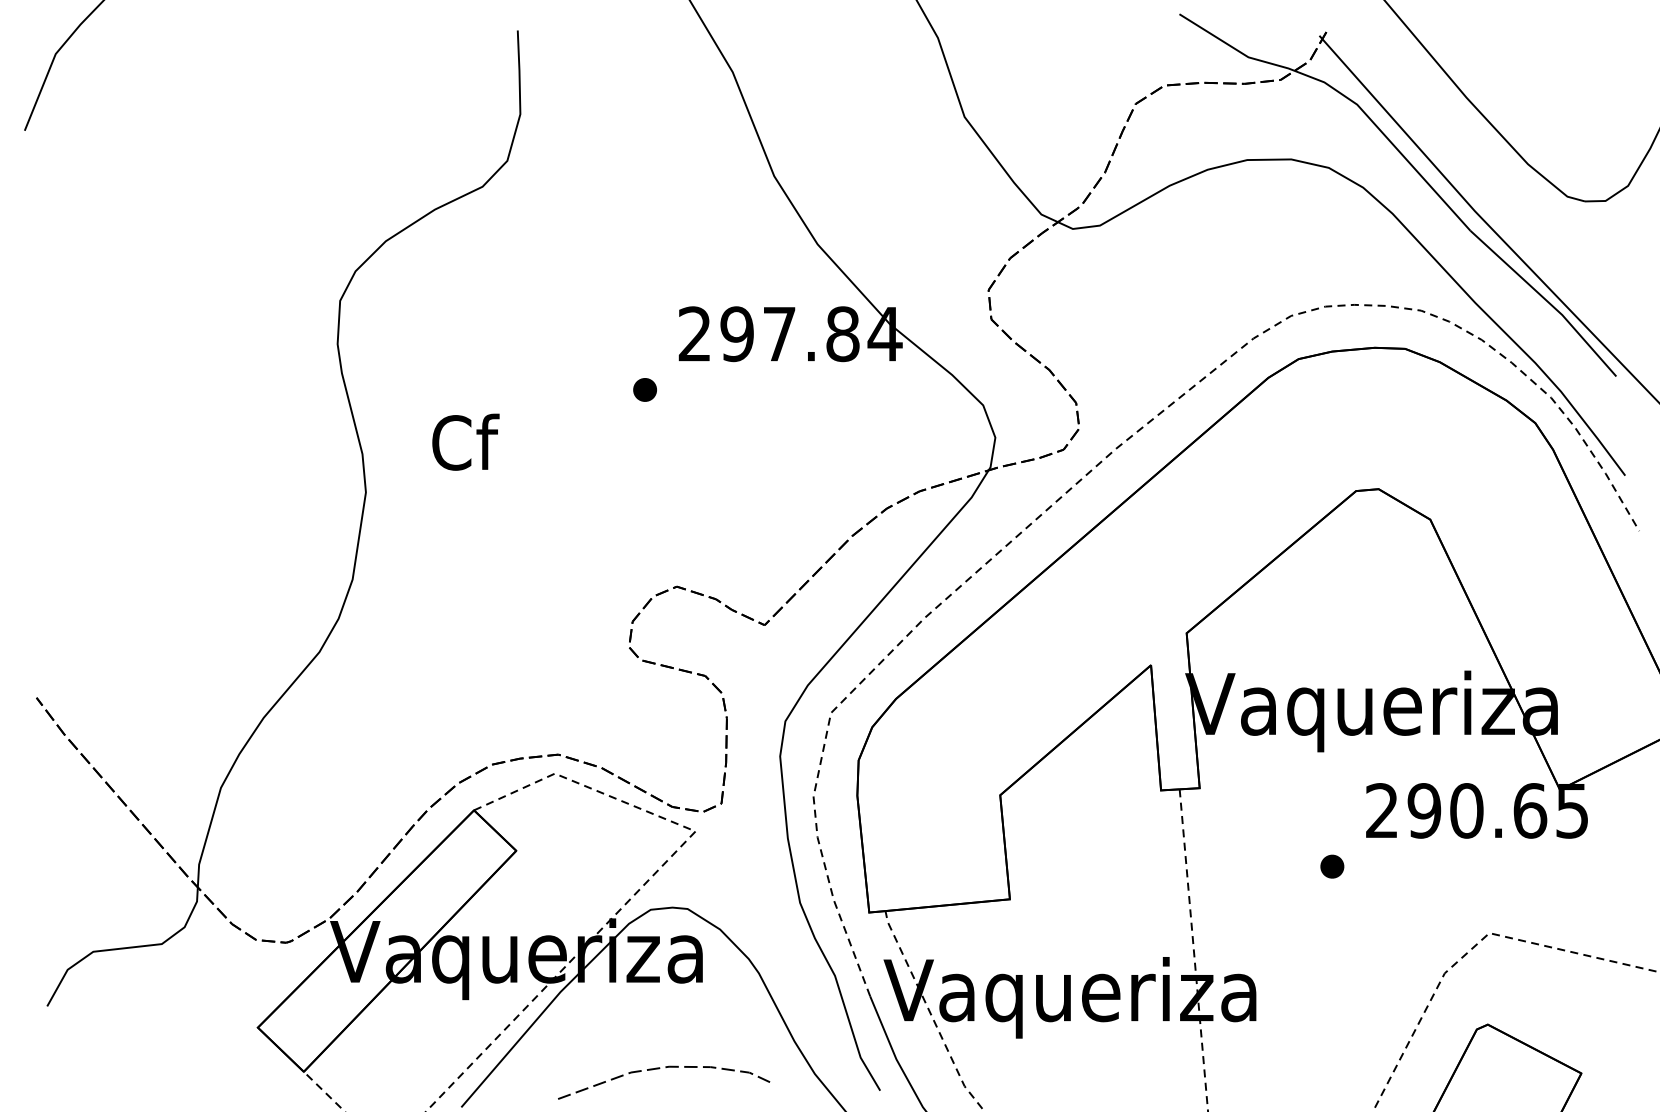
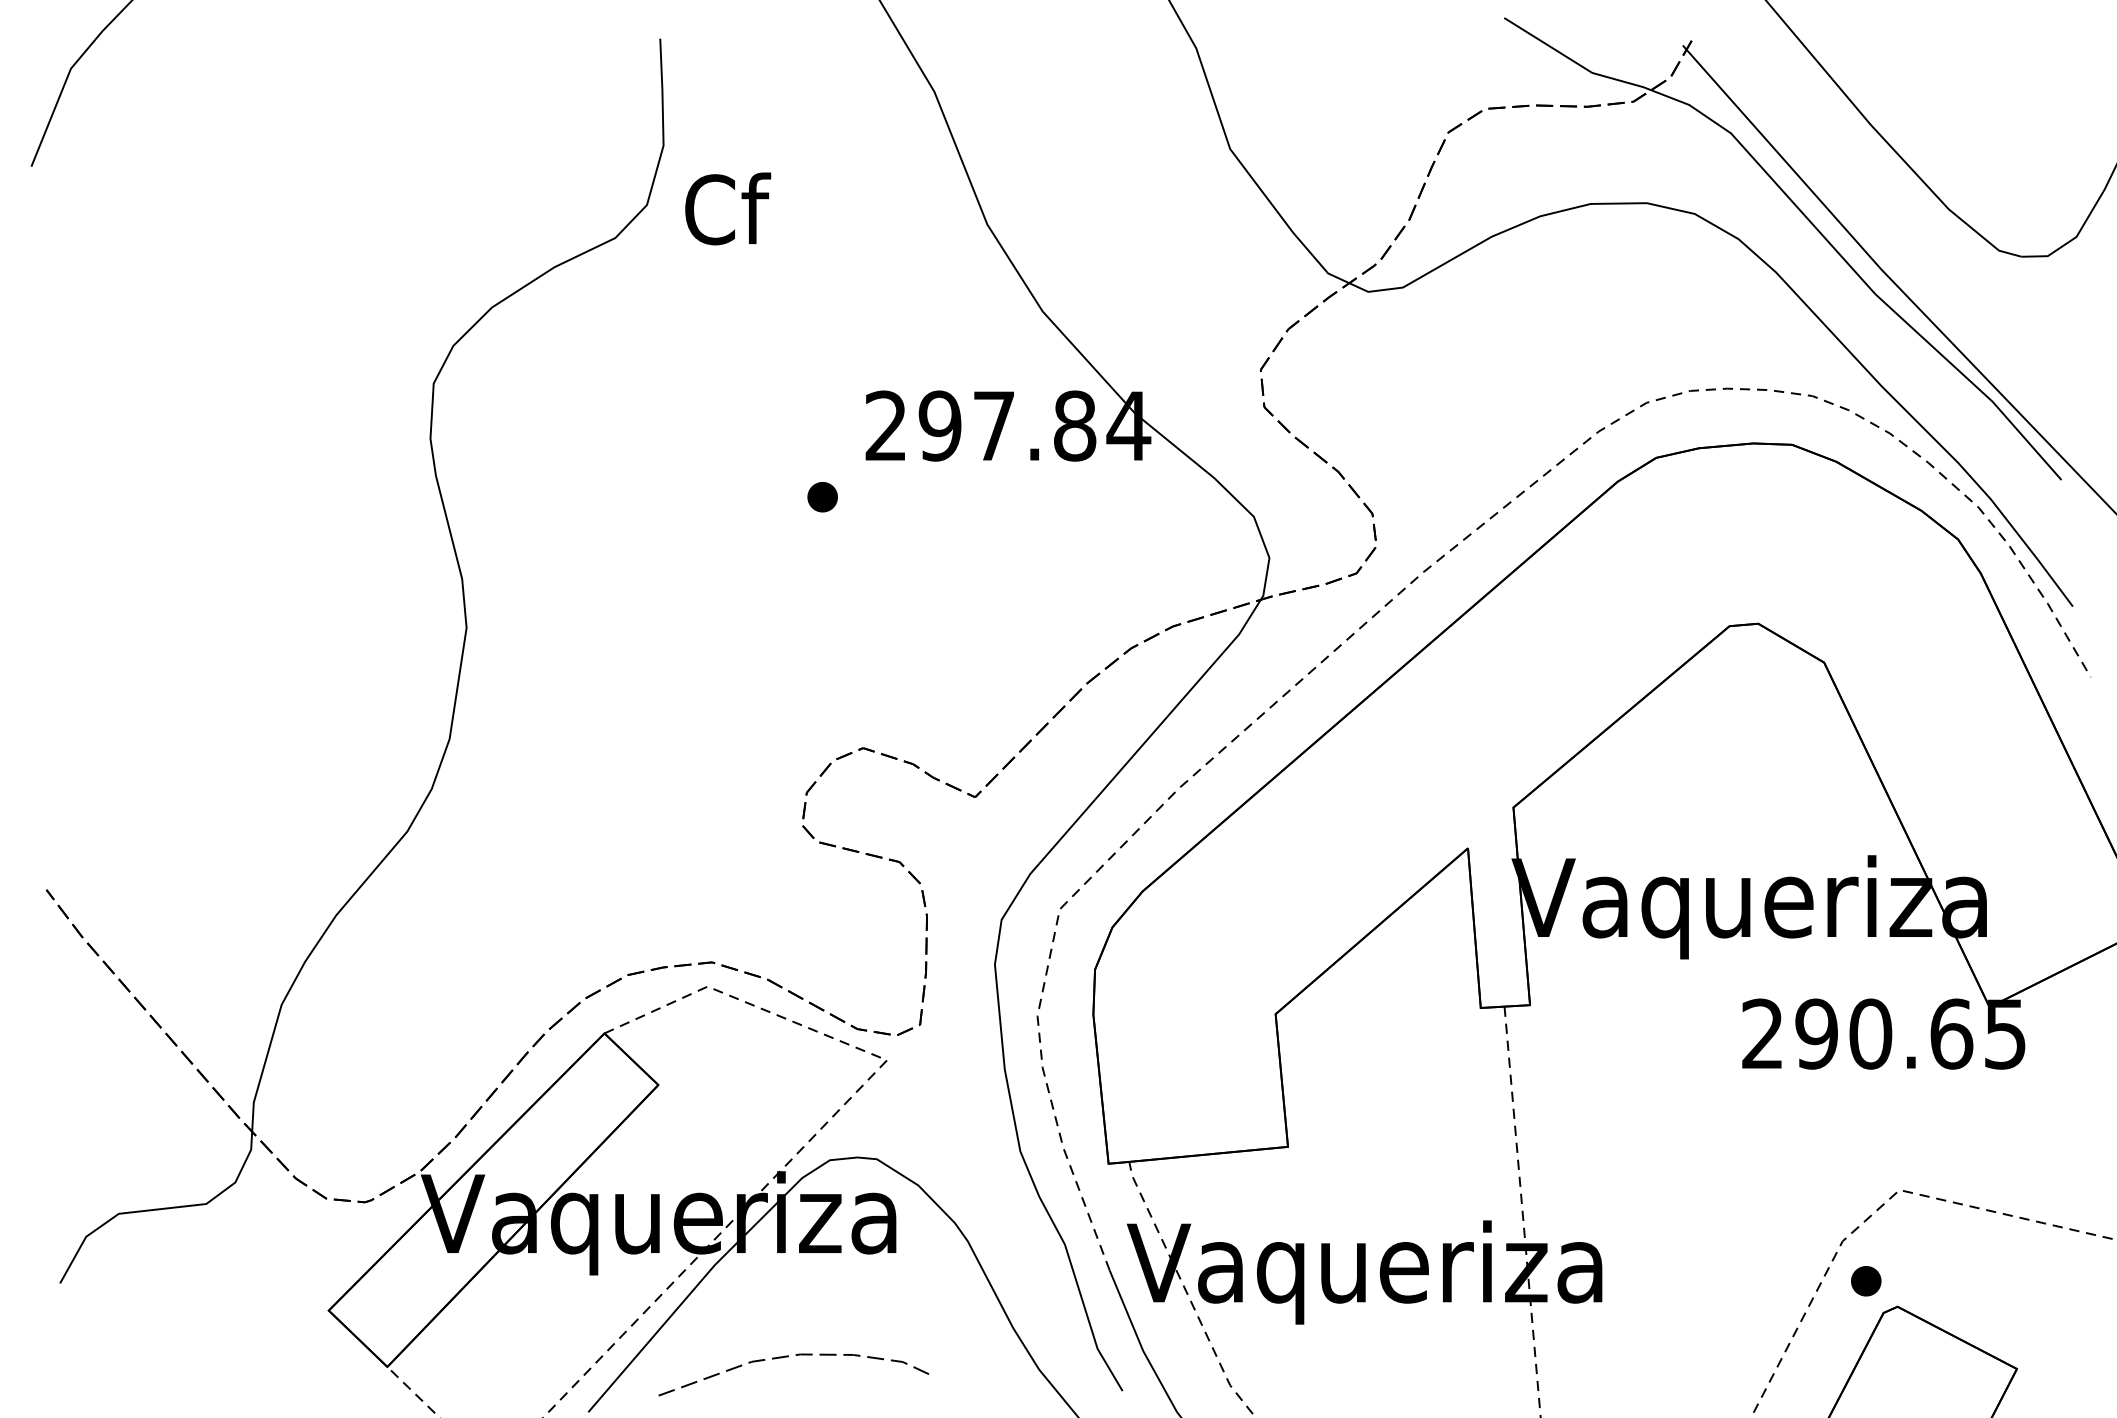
text: (466, 441) -> (728, 208), moved
part: (1332, 866) -> (1866, 1281), moved
curve: (659, 1069) -> (788, 1357), moved

